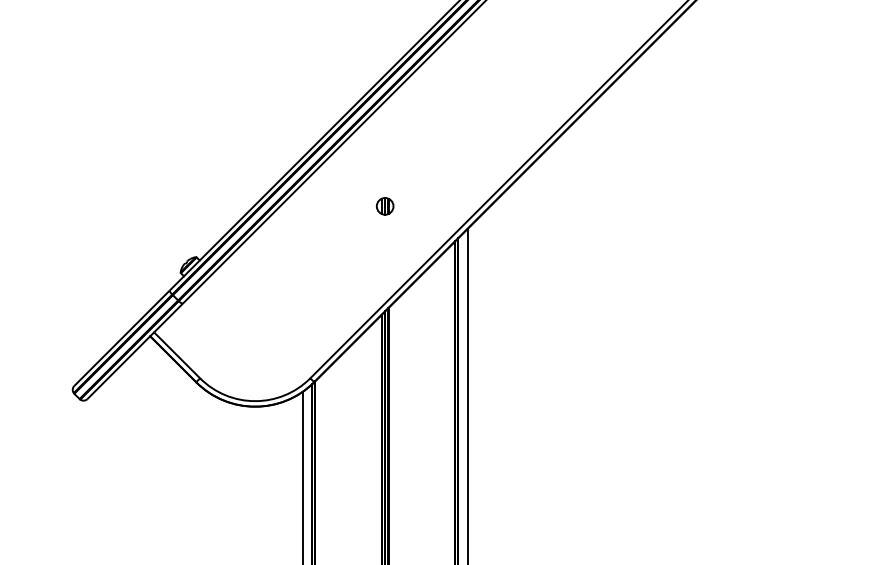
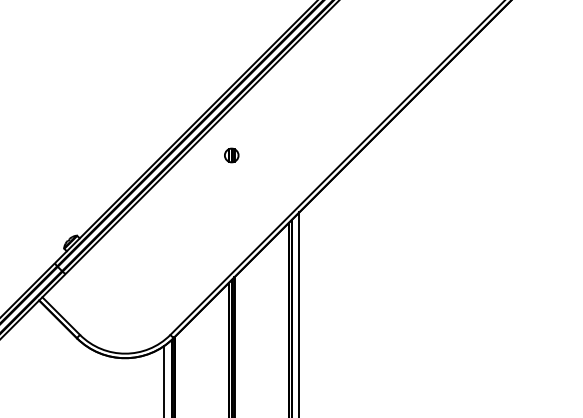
part: (384, 206) -> (231, 155), moved

